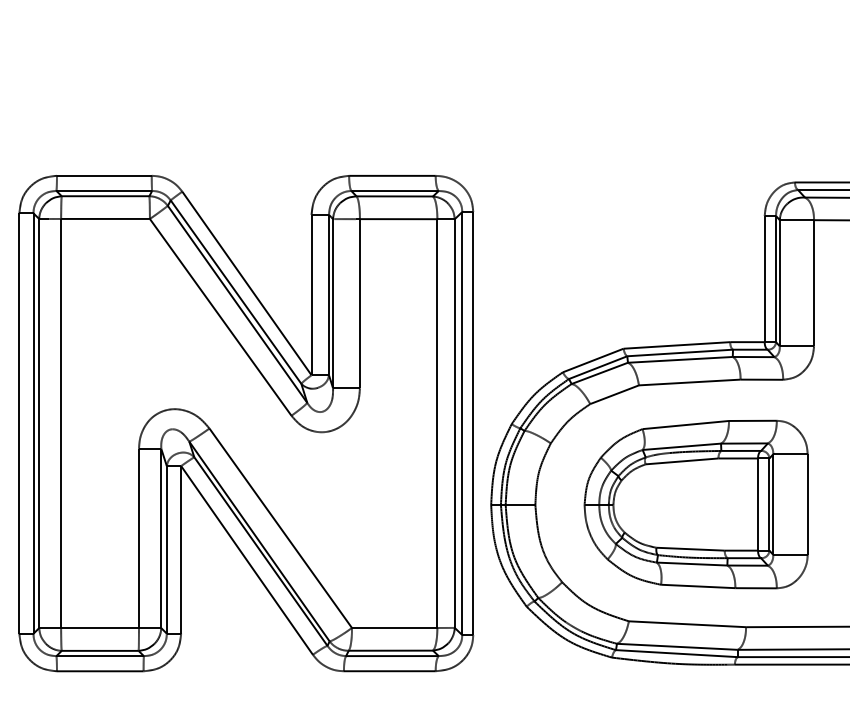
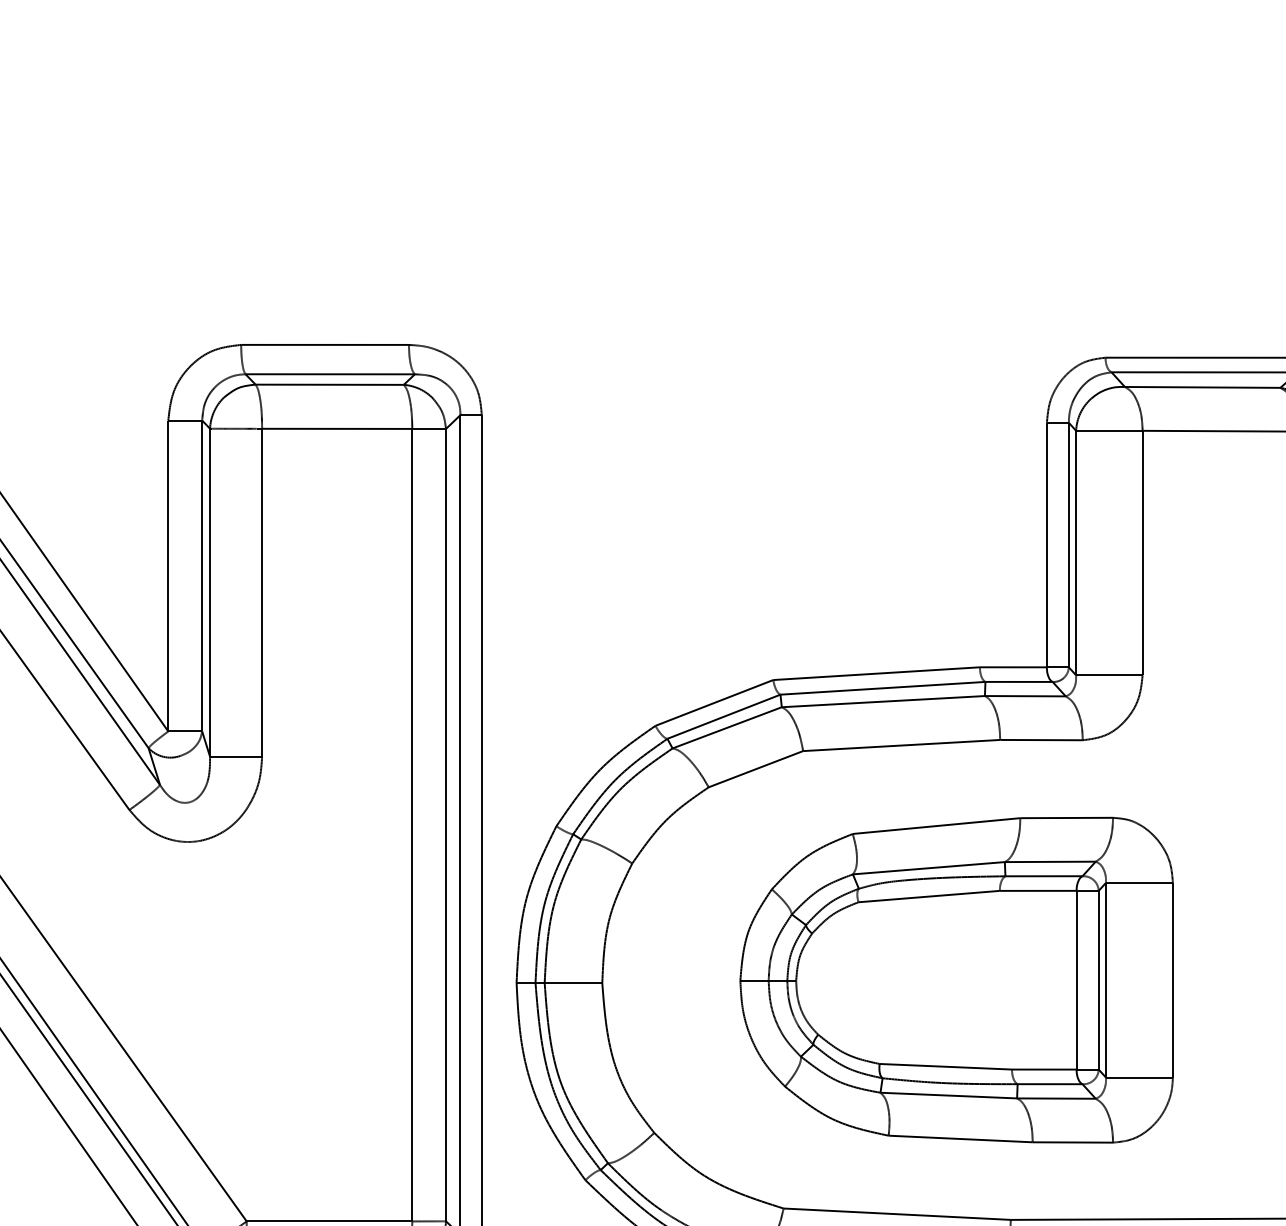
part: (695, 504) -> (955, 980), moved

